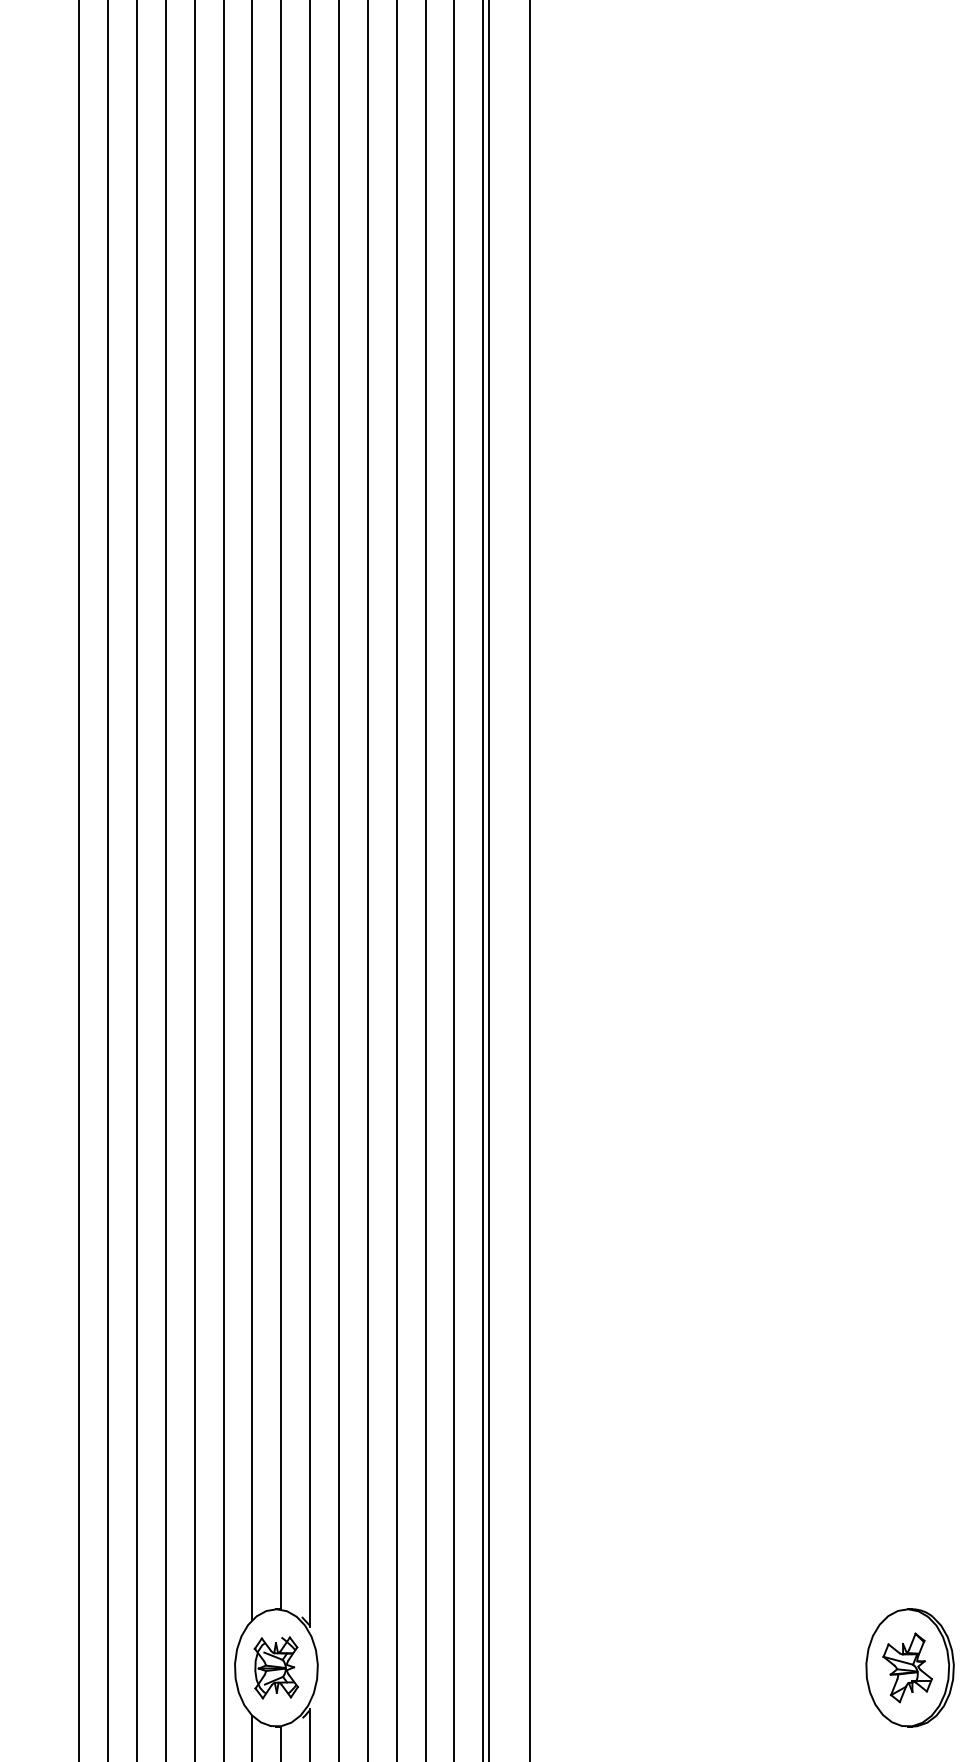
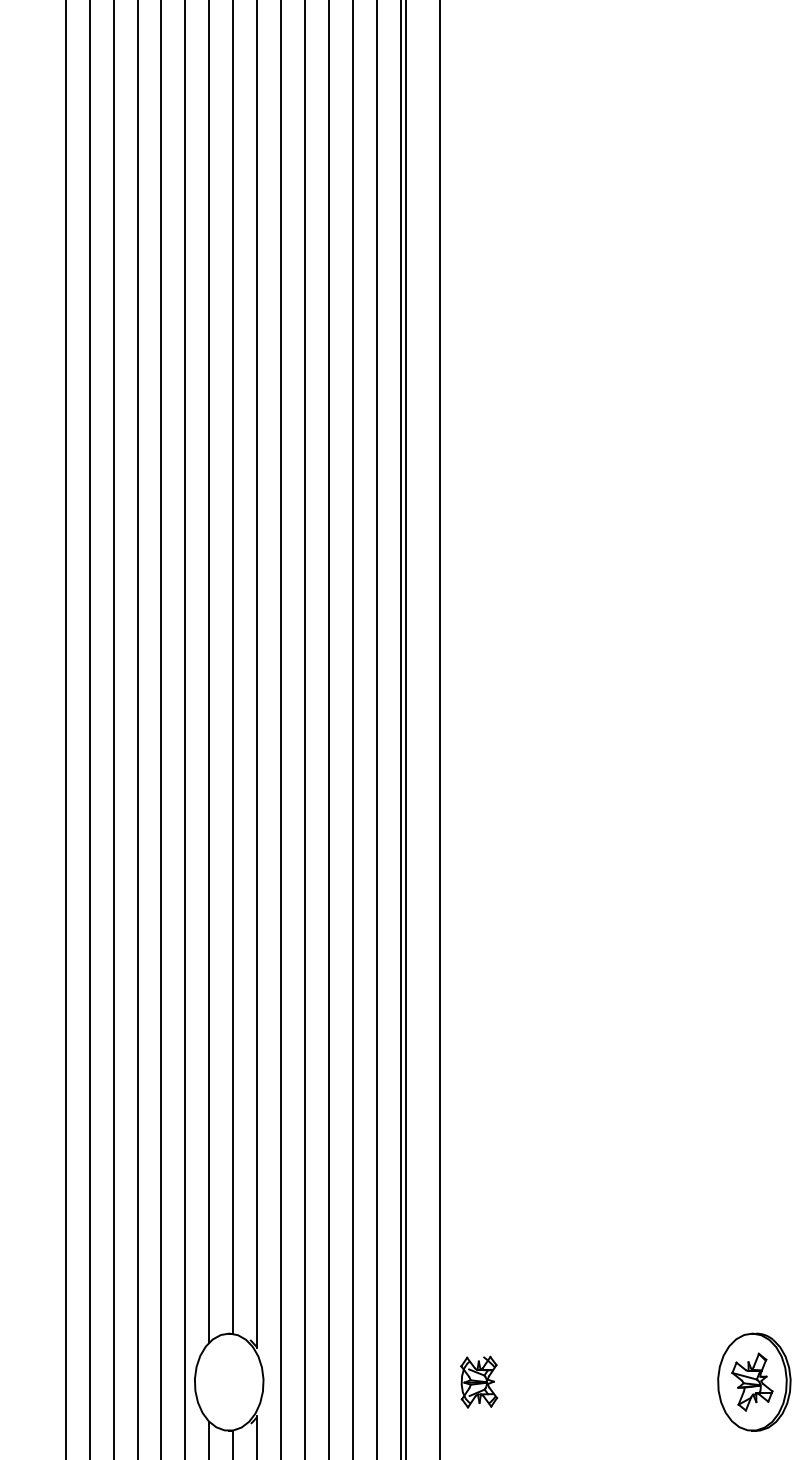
part: (276, 1667) -> (479, 1381), moved

